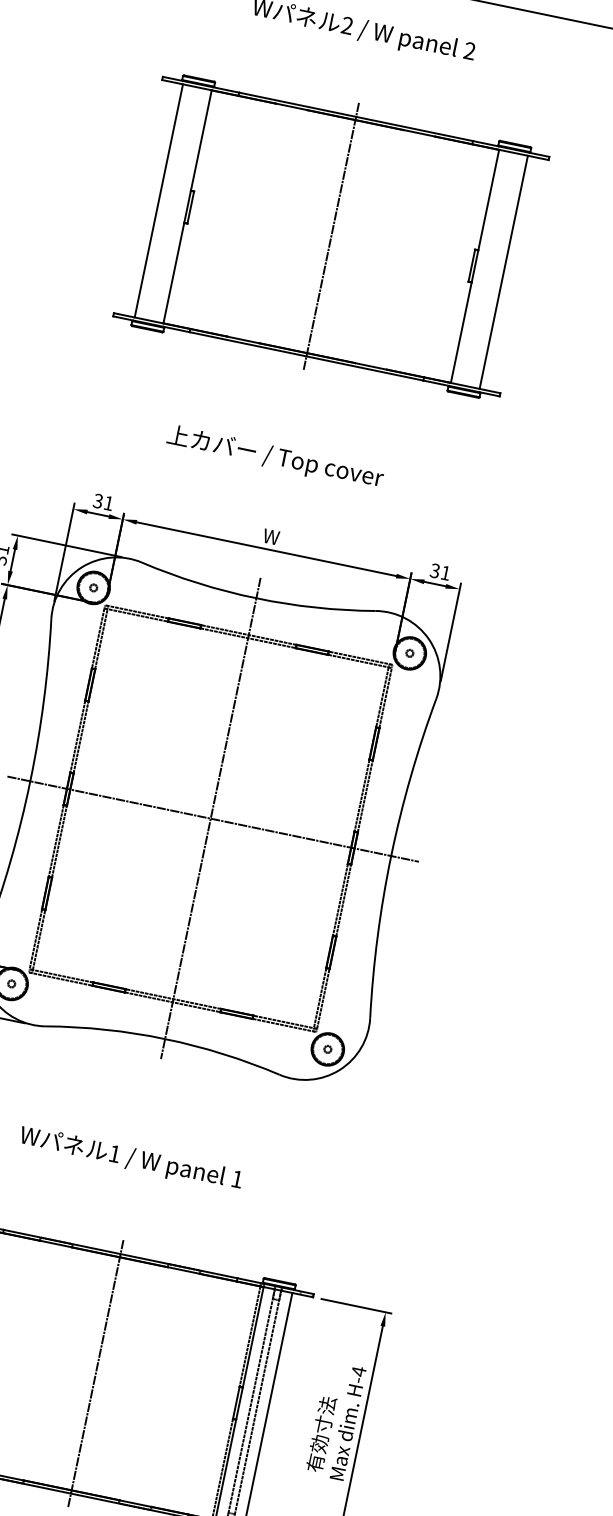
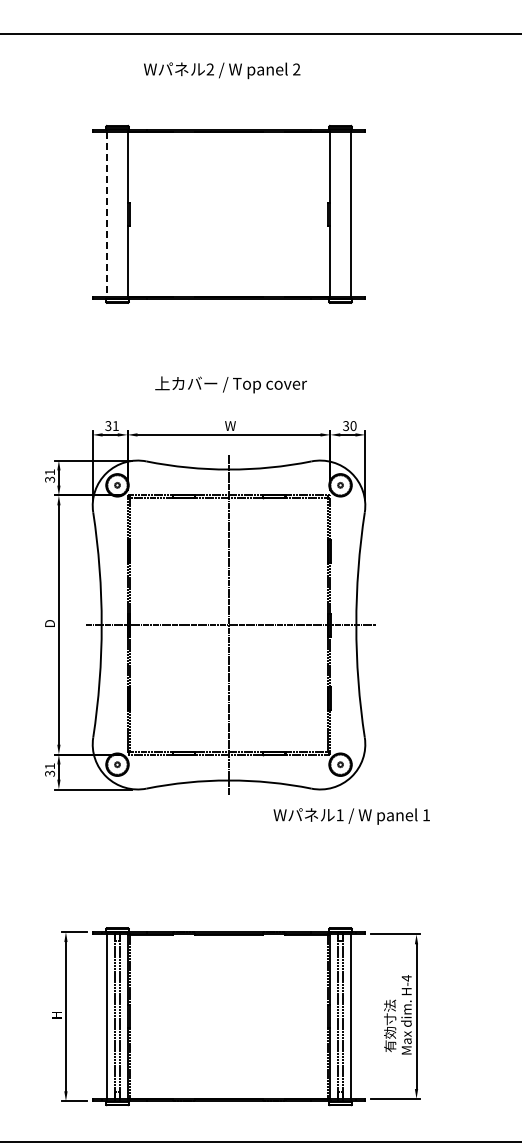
line: (159, 201) -> (107, 214), solid -> dashed
line: (331, 236) -> (229, 214), removed
text: (274, 457) -> (230, 384), moved
text: (445, 573) -> (353, 426), 31 -> 30
text: (130, 1159) -> (351, 816), moved
line: (96, 1373) -> (229, 1016), removed

